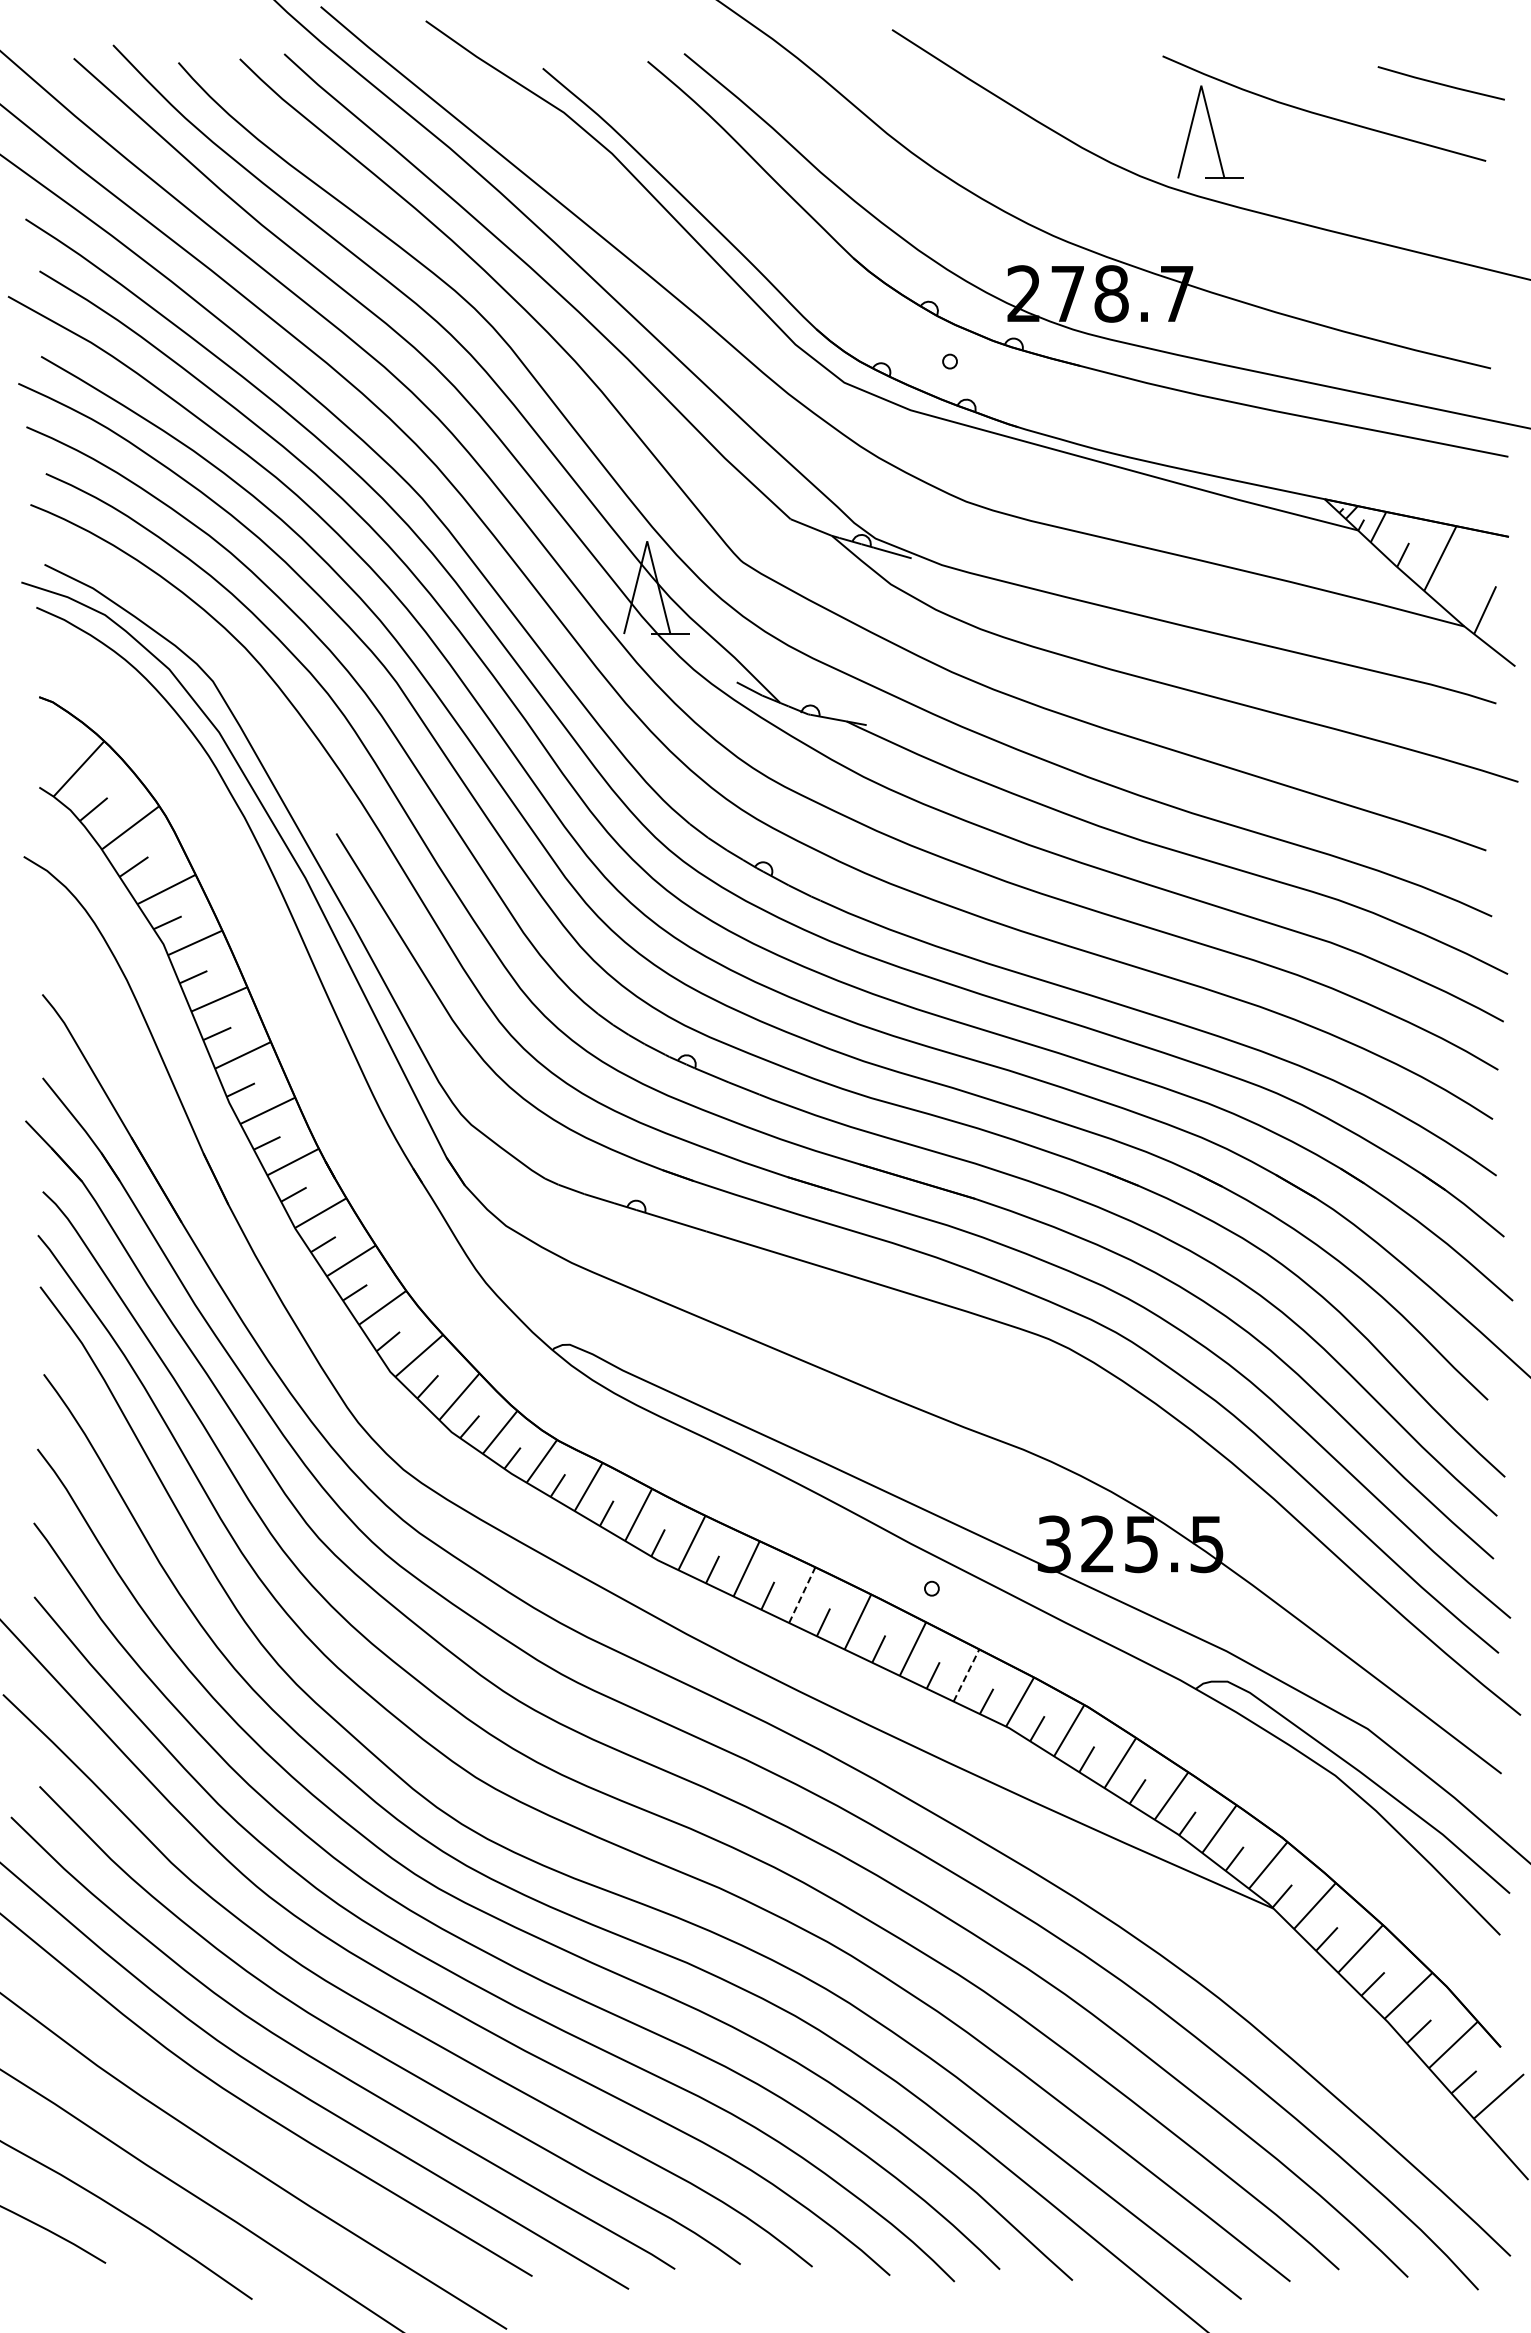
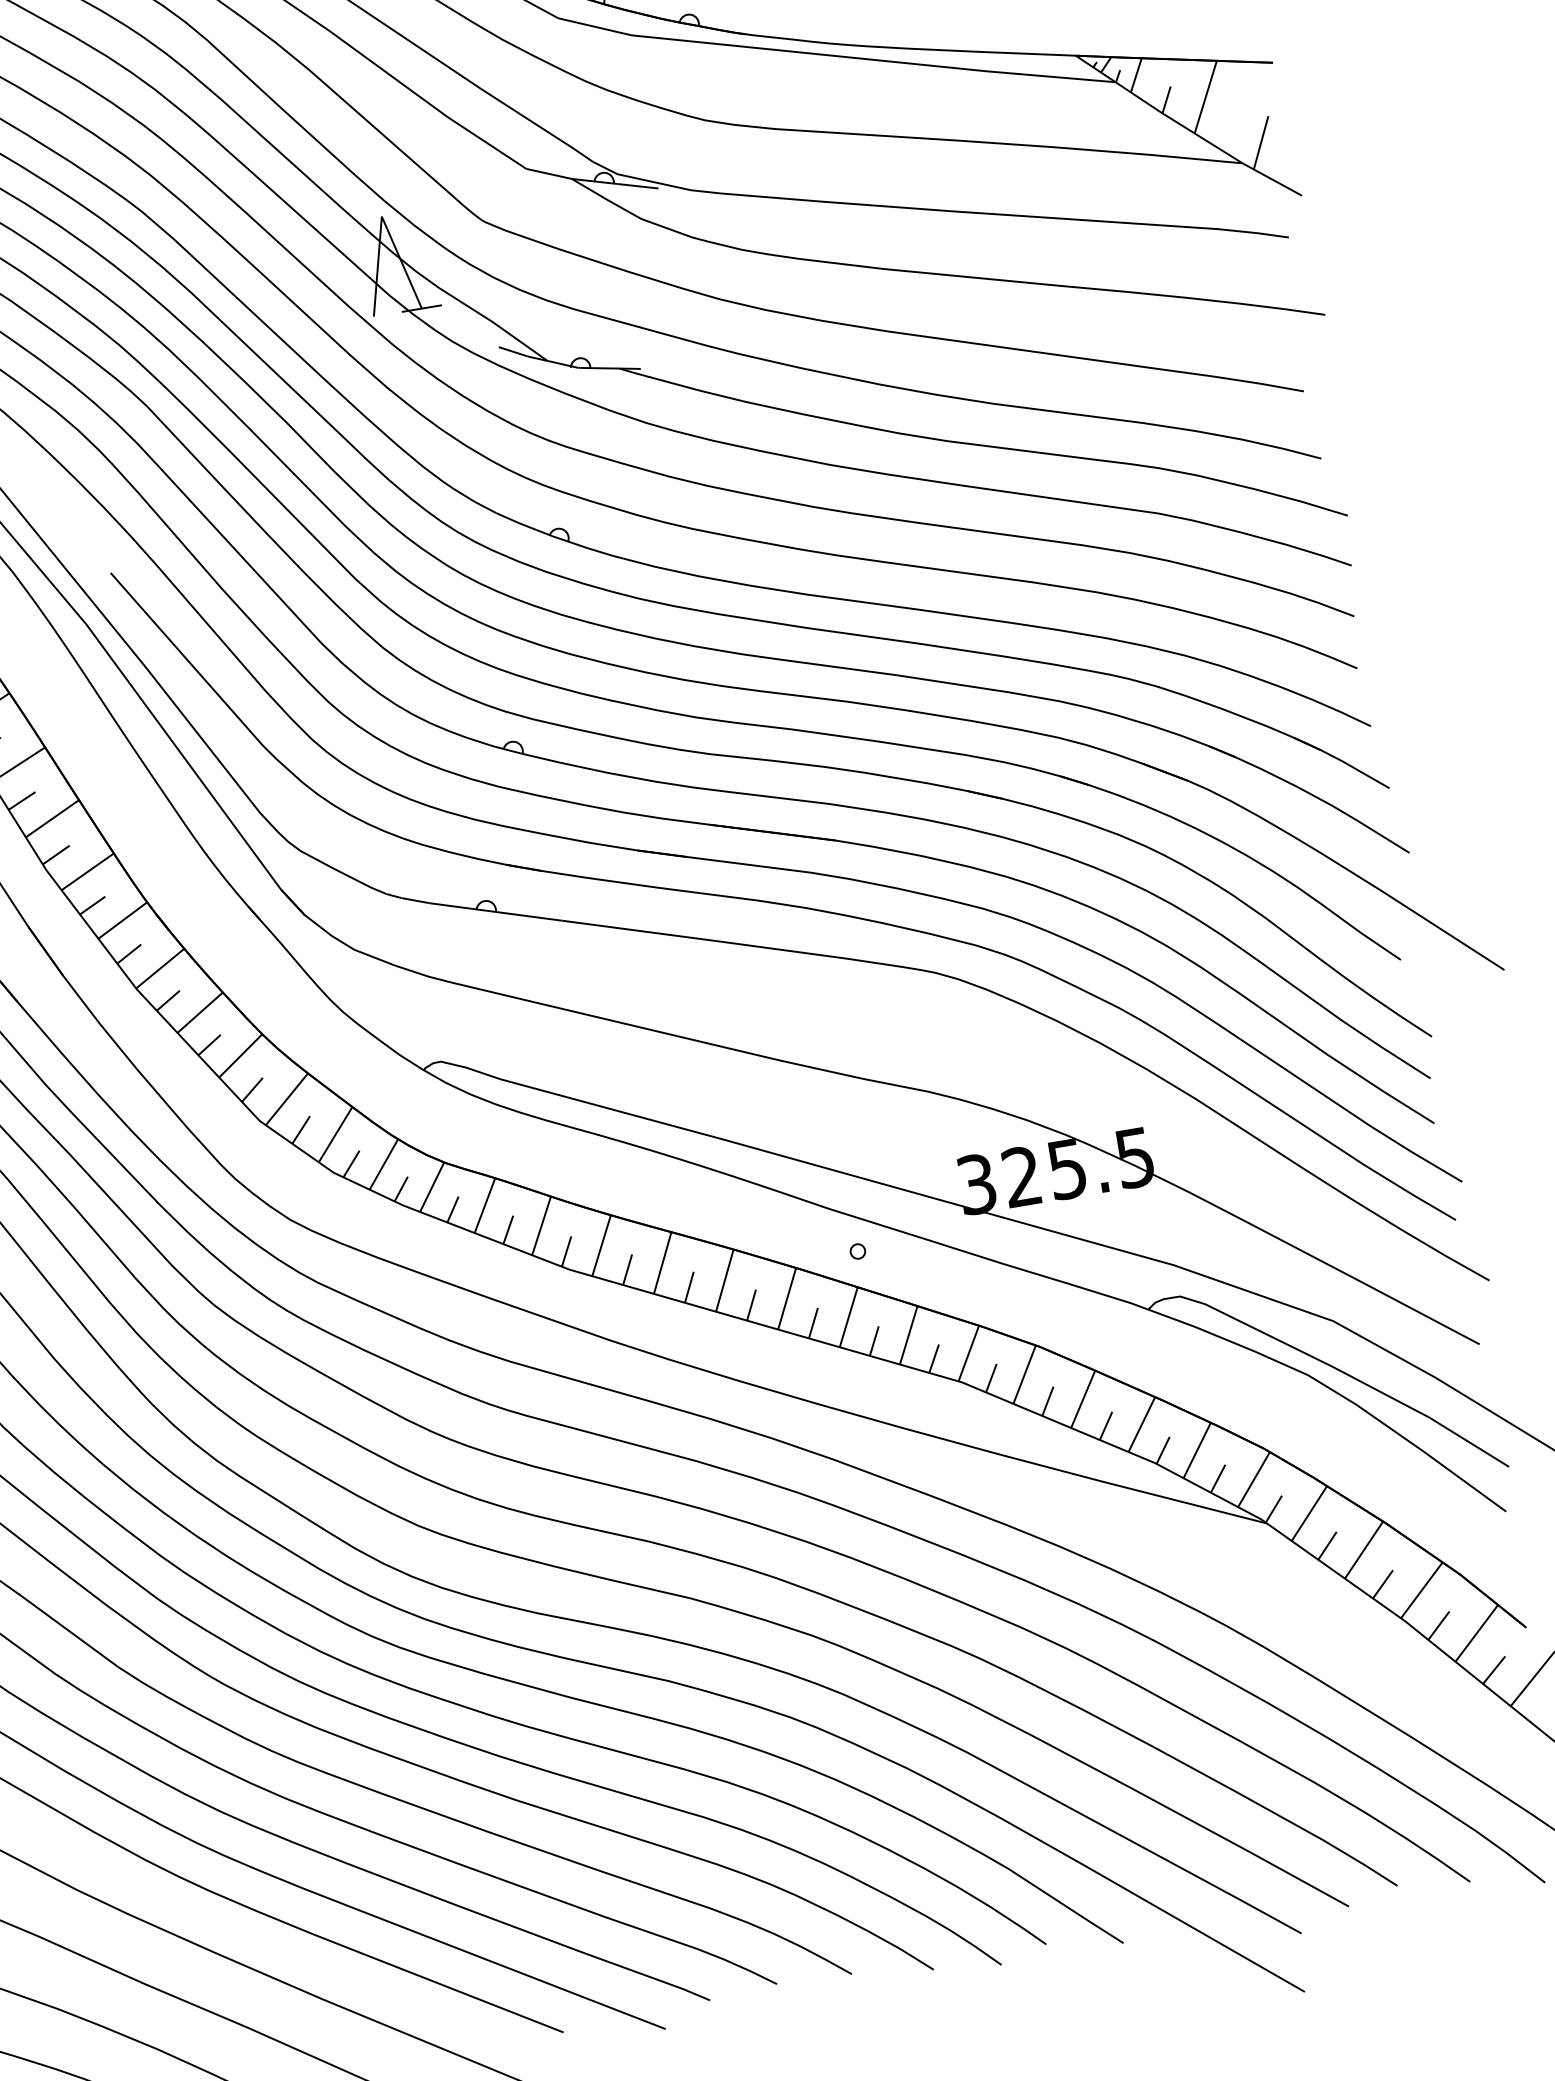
line: (802, 1595) -> (725, 1280), dashed -> solid
line: (966, 1675) -> (908, 1335), dashed -> solid

